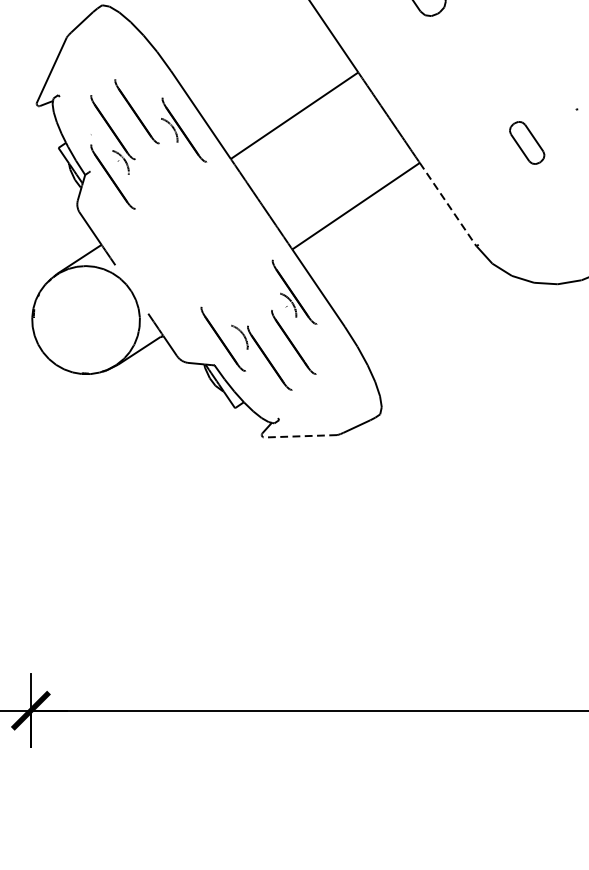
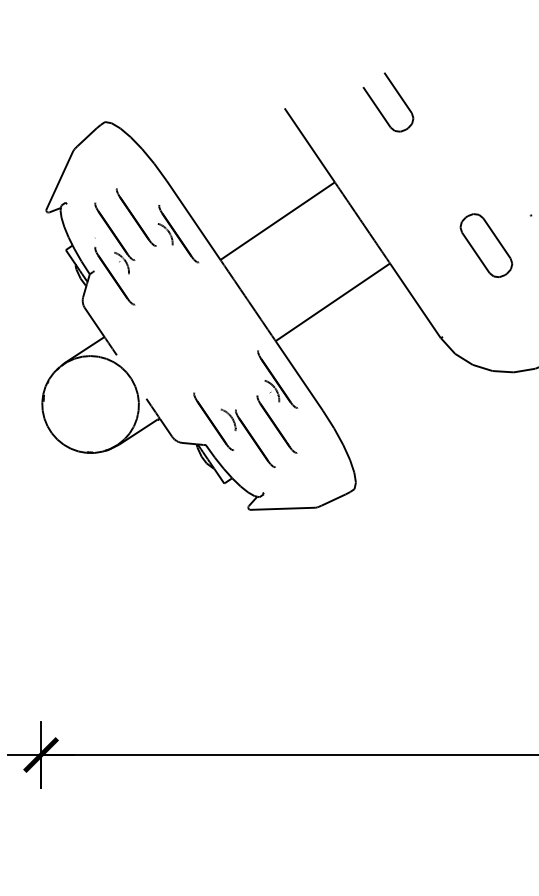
part: (527, 142) -> (486, 245), size x1.67
line: (448, 205) -> (415, 301), dashed -> solid
line: (299, 435) -> (282, 508), dashed -> solid

